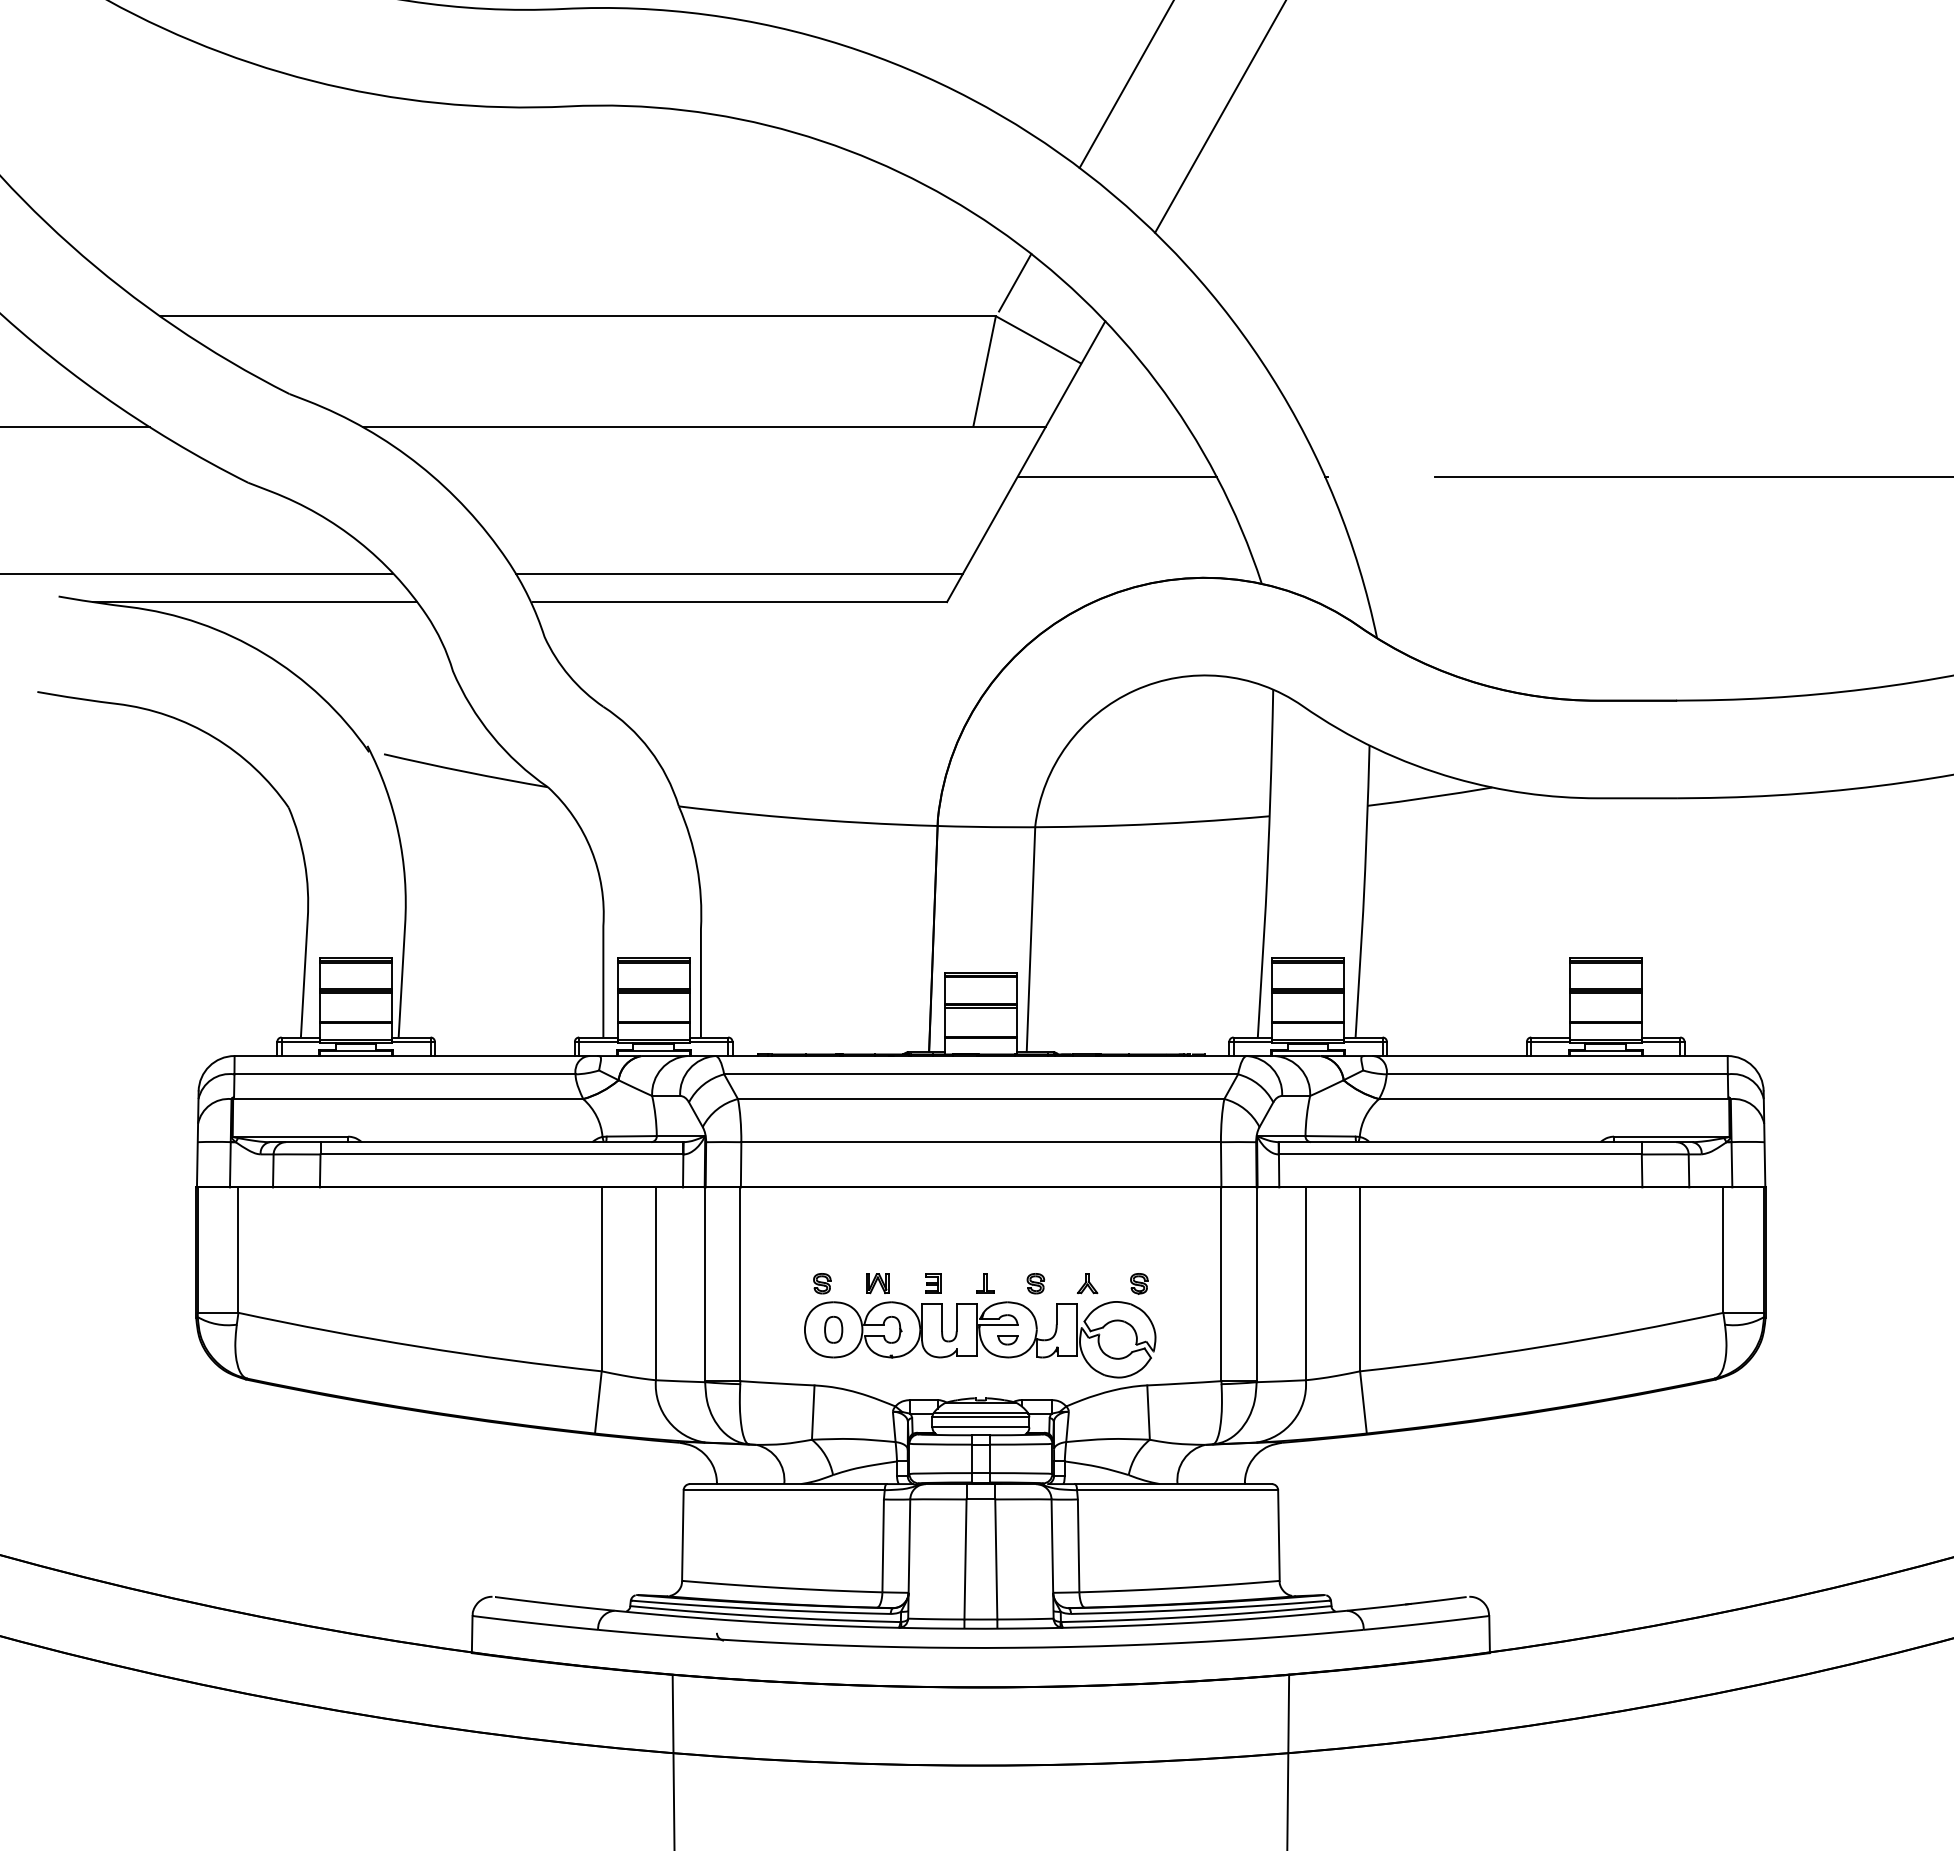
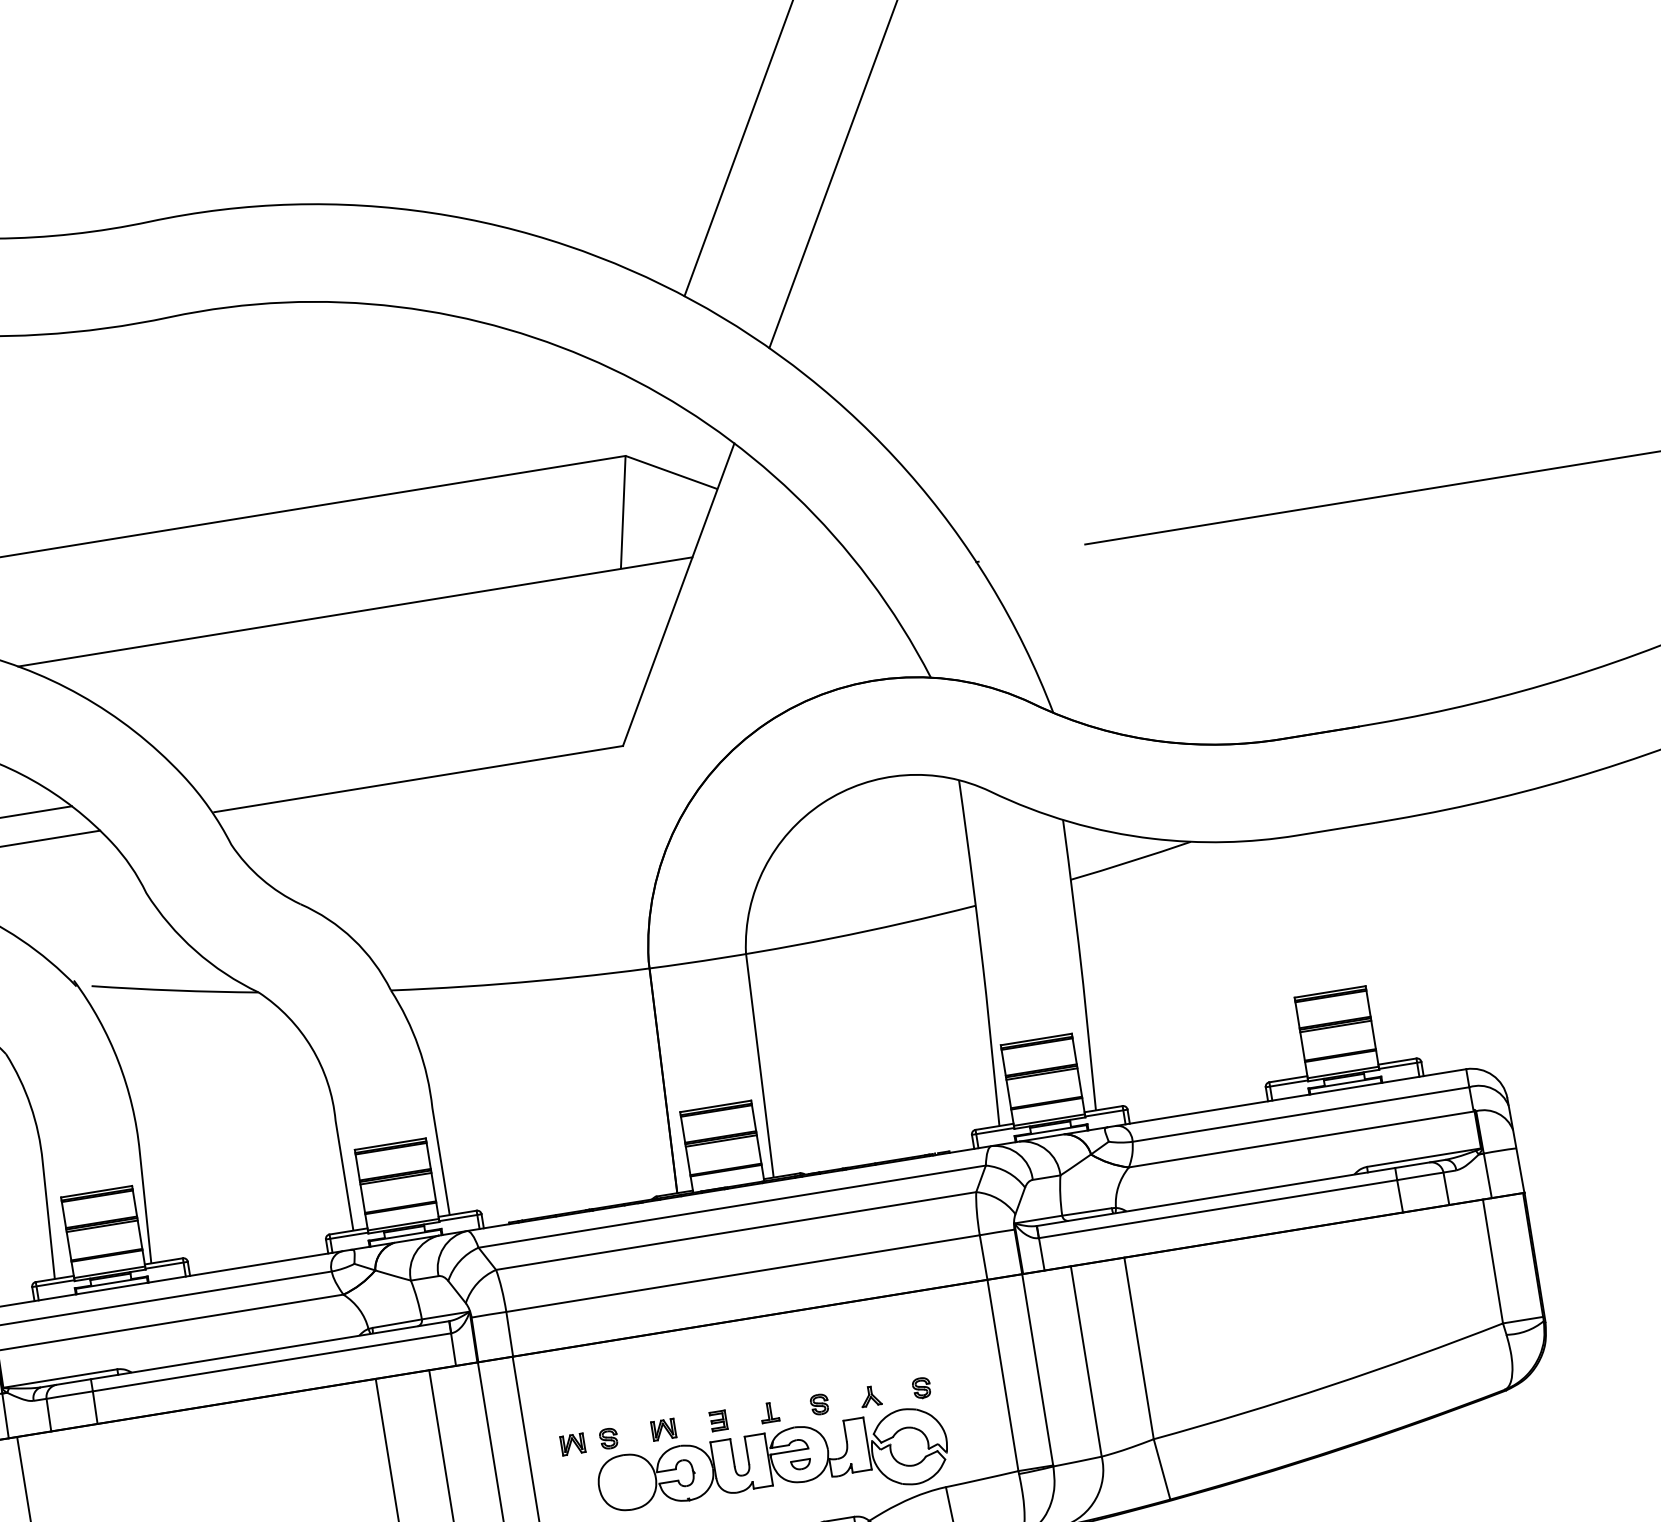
line: (1015, 282) -> (639, 419), removed
line: (1116, 477) -> (770, 595), removed
line: (739, 573) -> (413, 750), removed
part: (785, 1283) -> (572, 1444), added
part: (833, 1329) -> (627, 1482), removed

